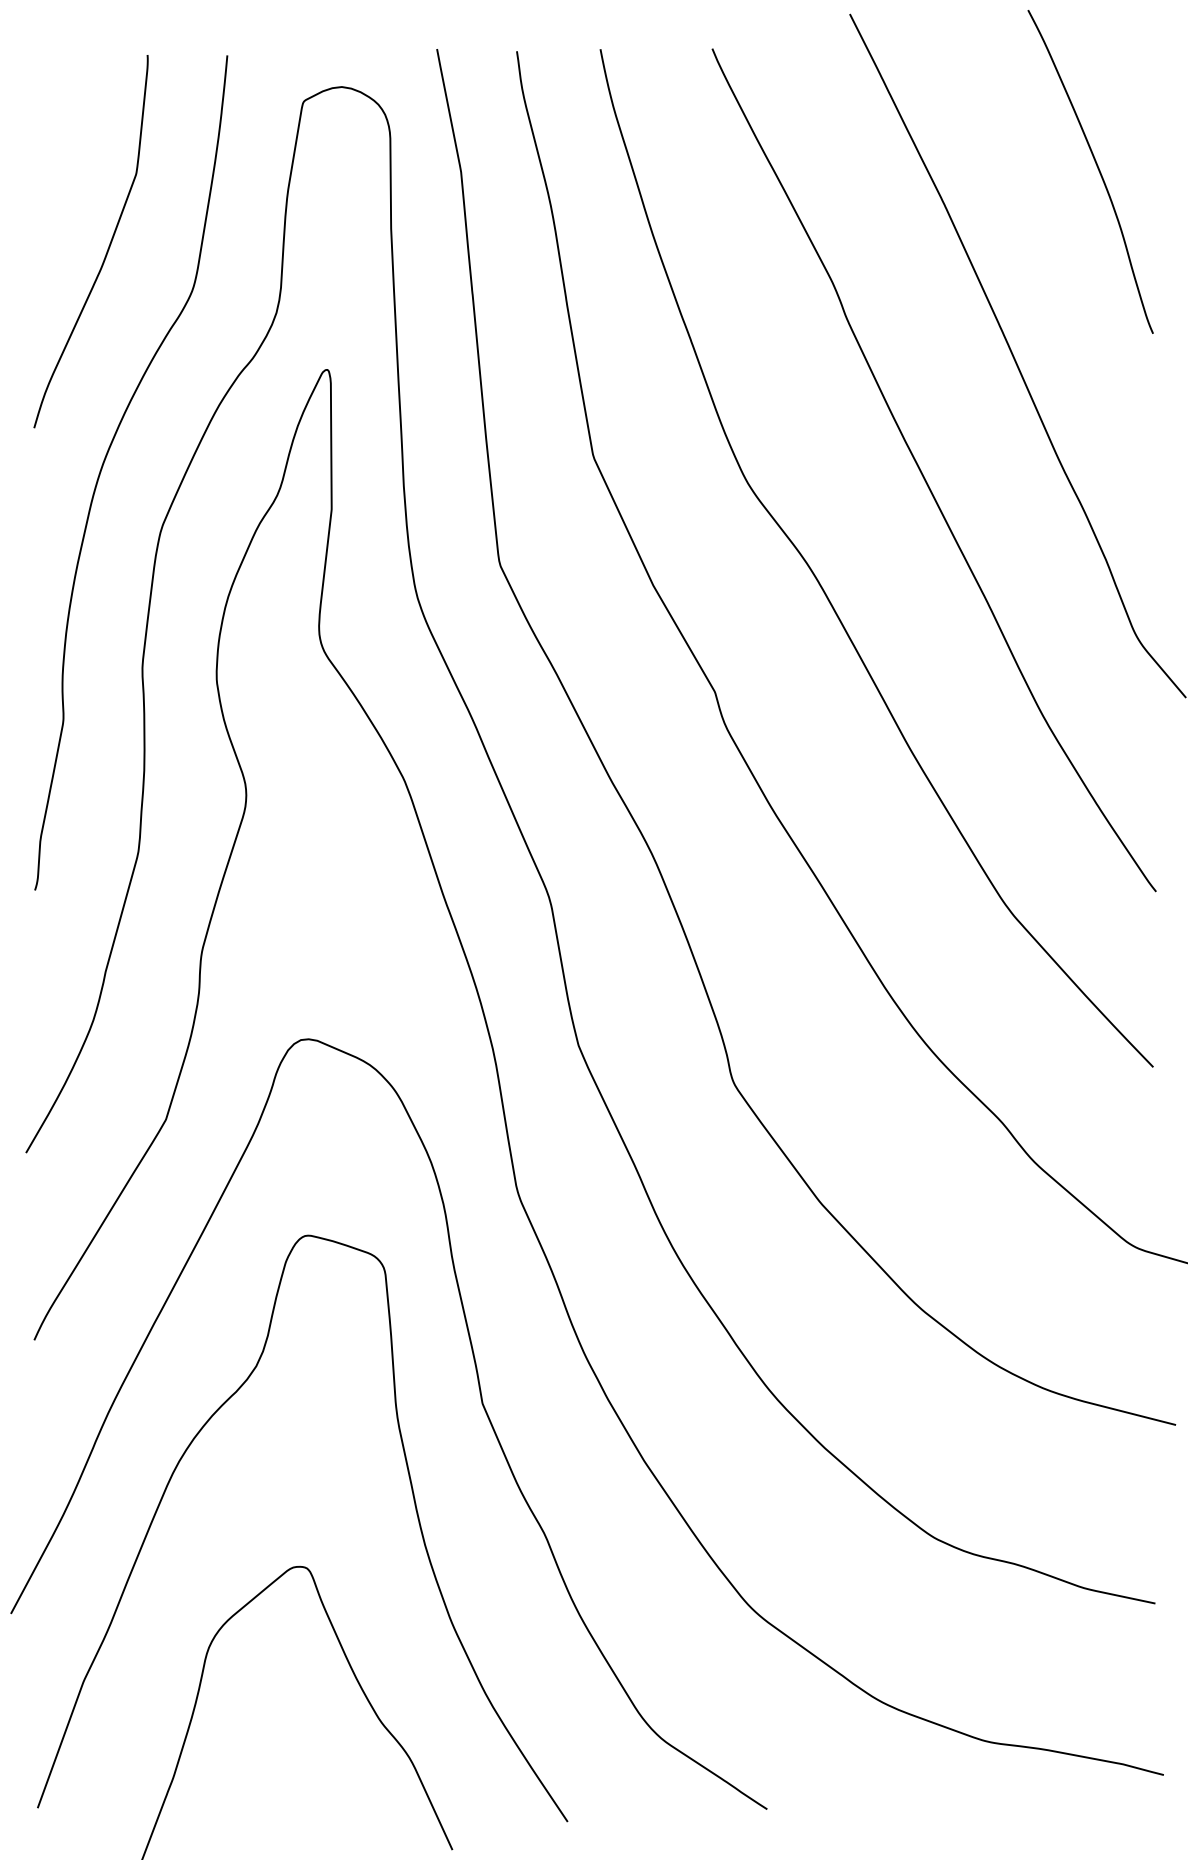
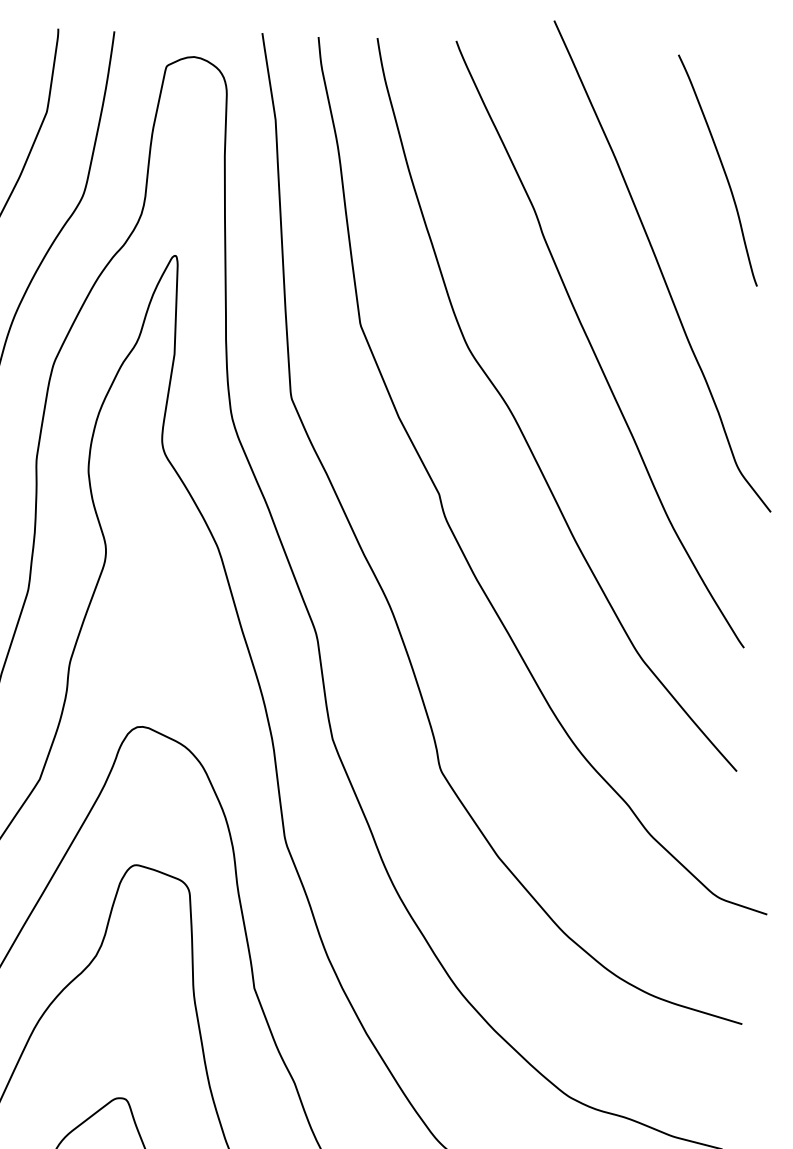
curve: (1097, 168) -> (722, 168), moved

